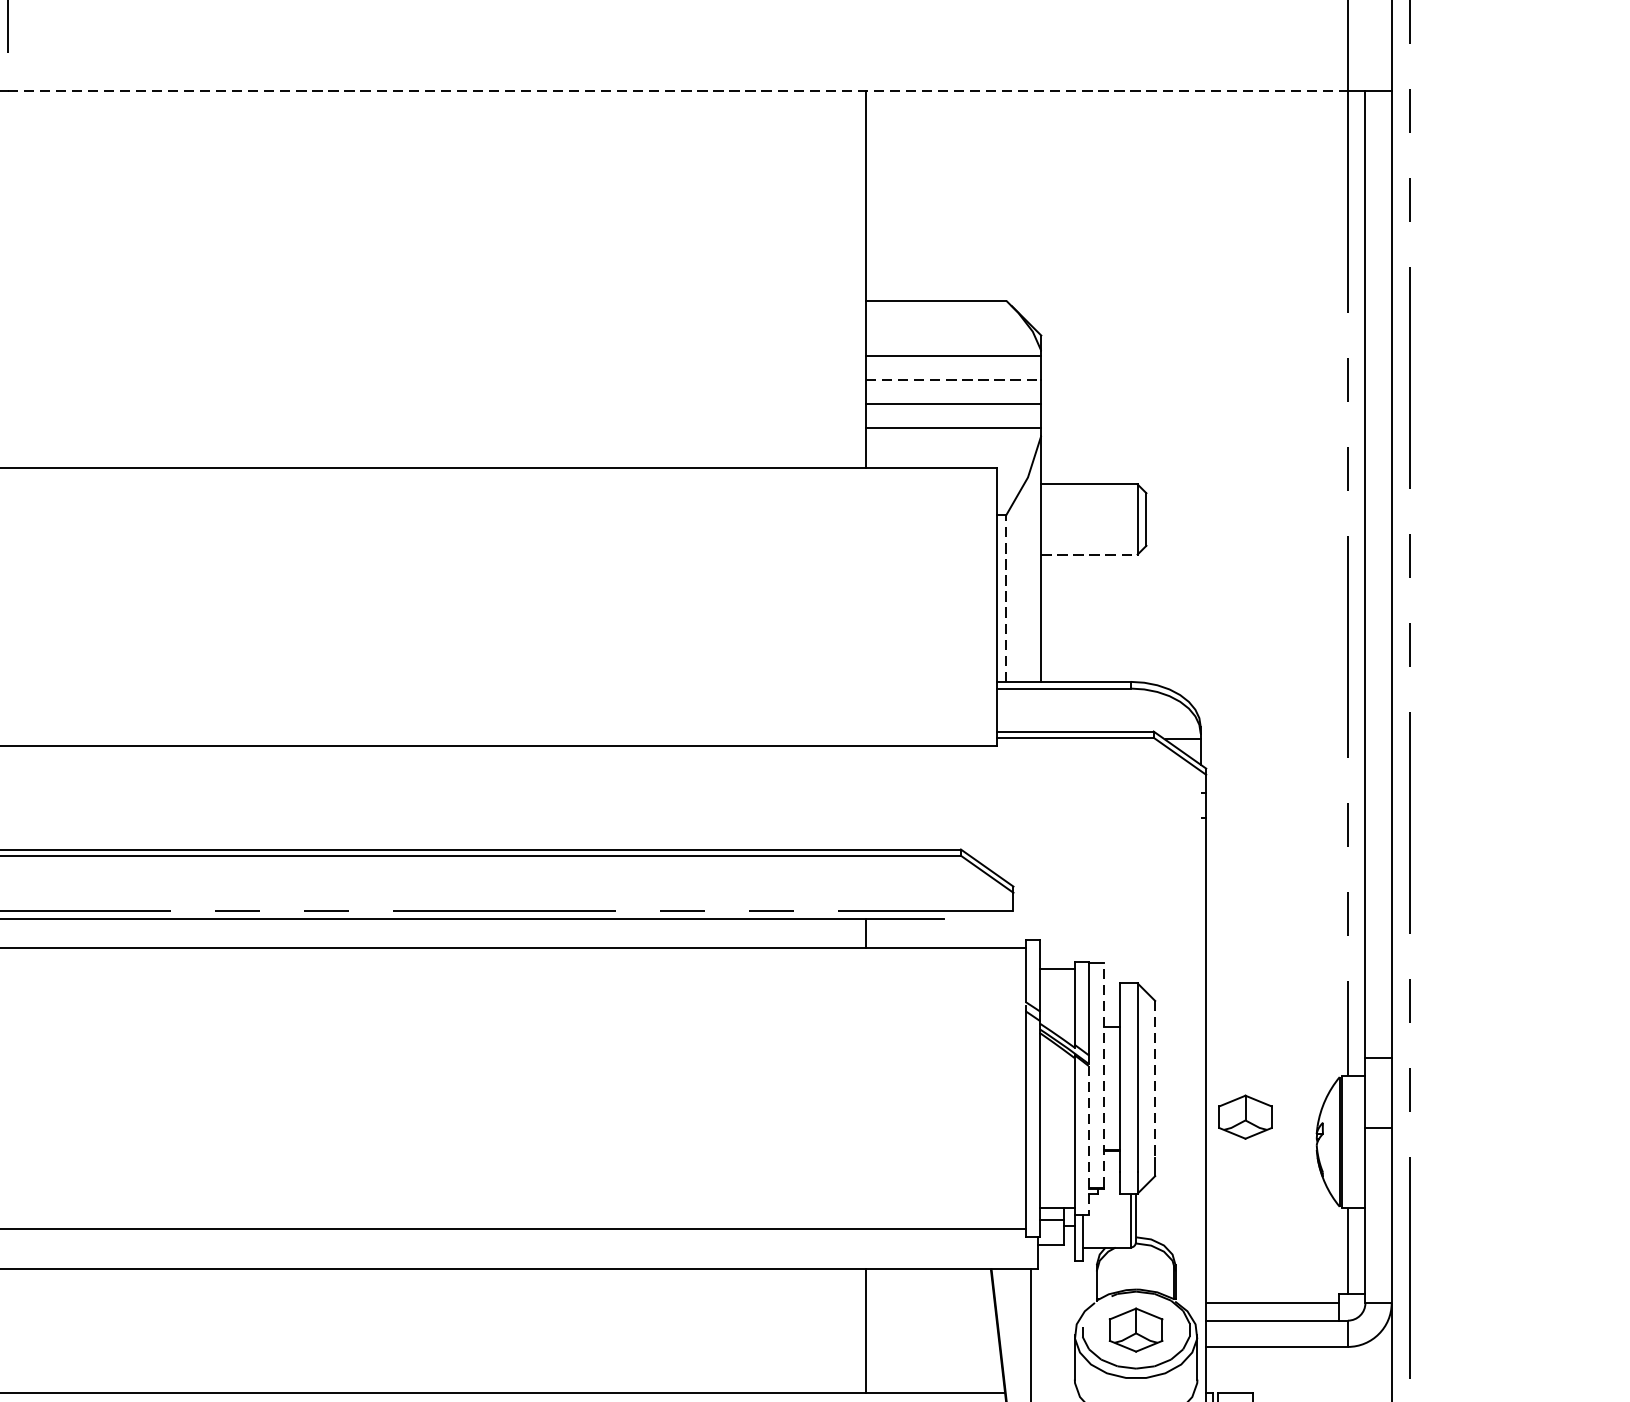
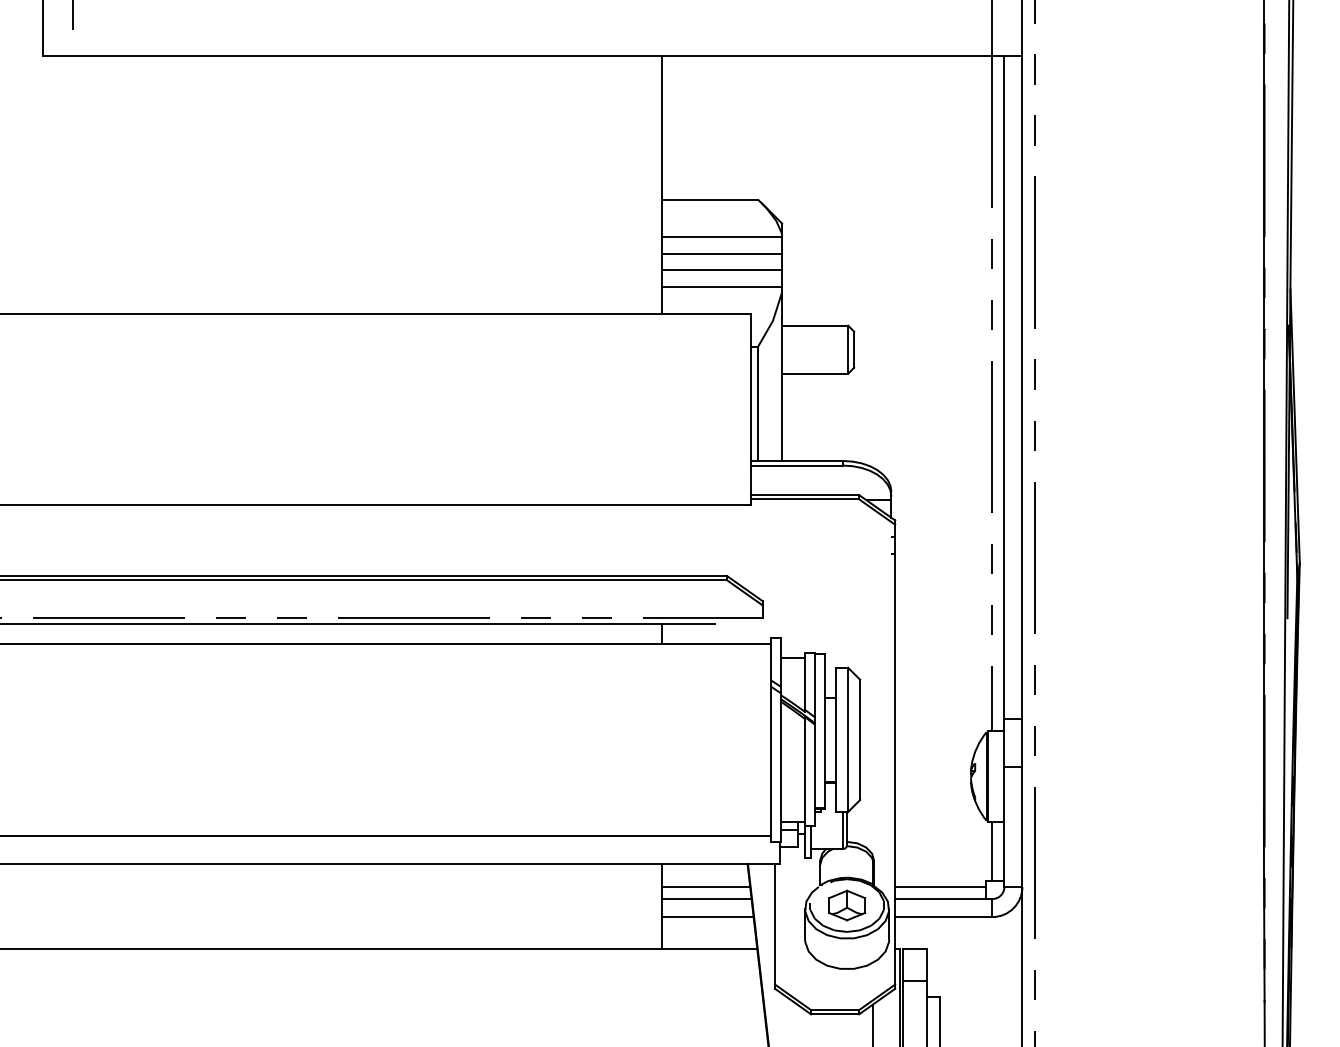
line: (677, 90) -> (532, 55), dashed -> solid
line: (954, 379) -> (722, 253), dashed -> solid
line: (1089, 554) -> (815, 373), dashed -> solid
line: (1006, 597) -> (758, 403), dashed -> solid
line: (1104, 1074) -> (825, 730), dashed -> solid
line: (1155, 1079) -> (860, 733), dashed -> solid
part: (1246, 1117) -> (922, 759), removed
line: (1088, 1140) -> (814, 775), dashed -> solid
line: (929, 1303) -> (705, 887), added
line: (931, 1321) -> (706, 899), added
line: (932, 1347) -> (707, 917), added

